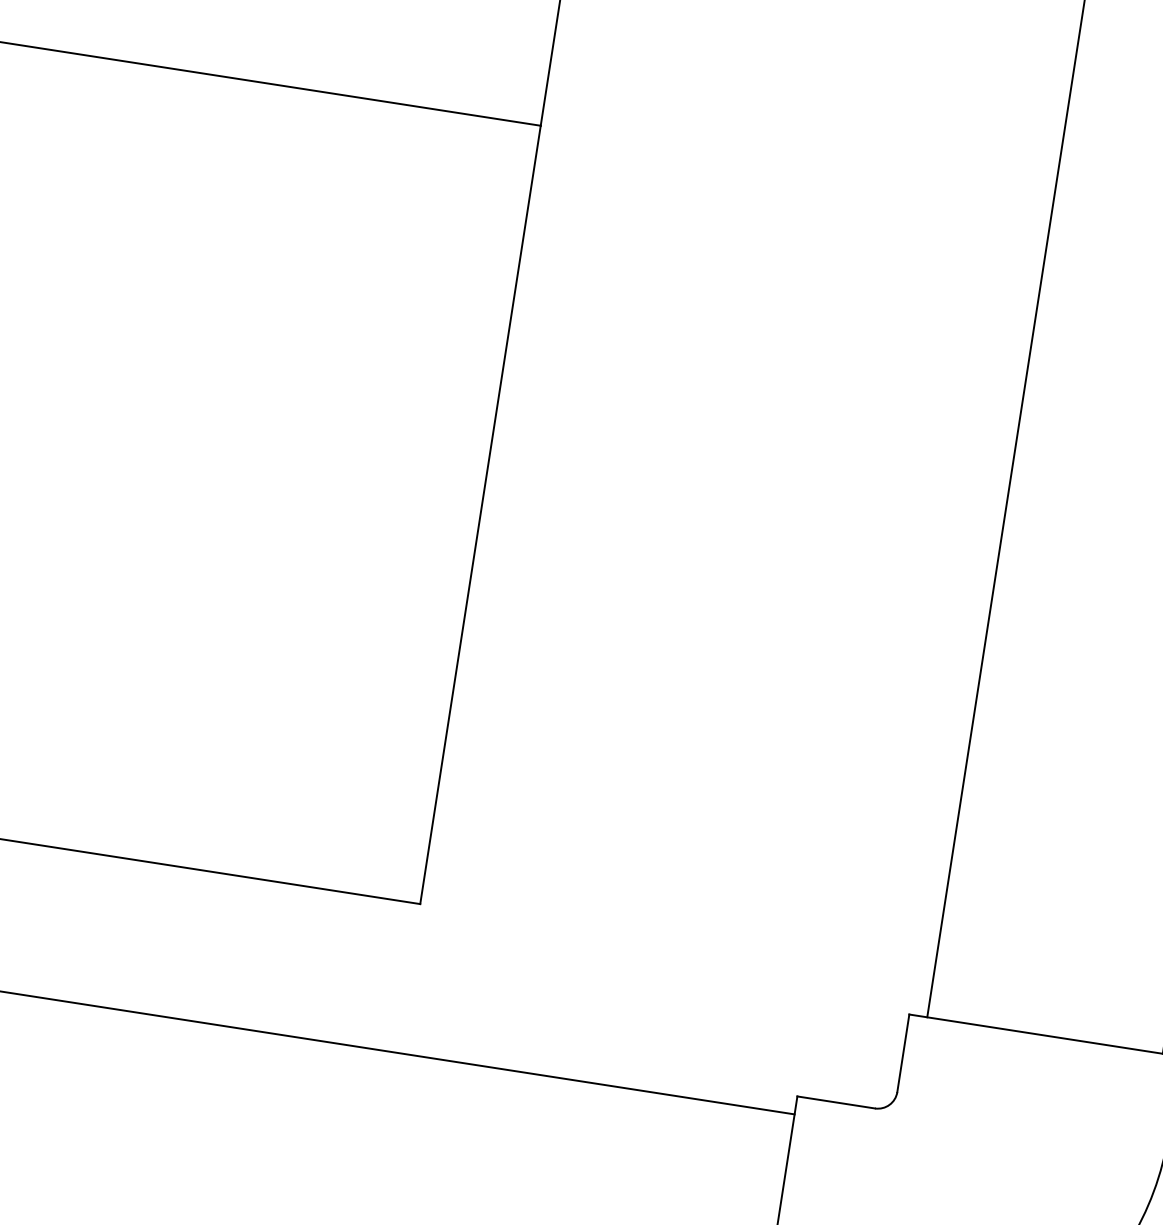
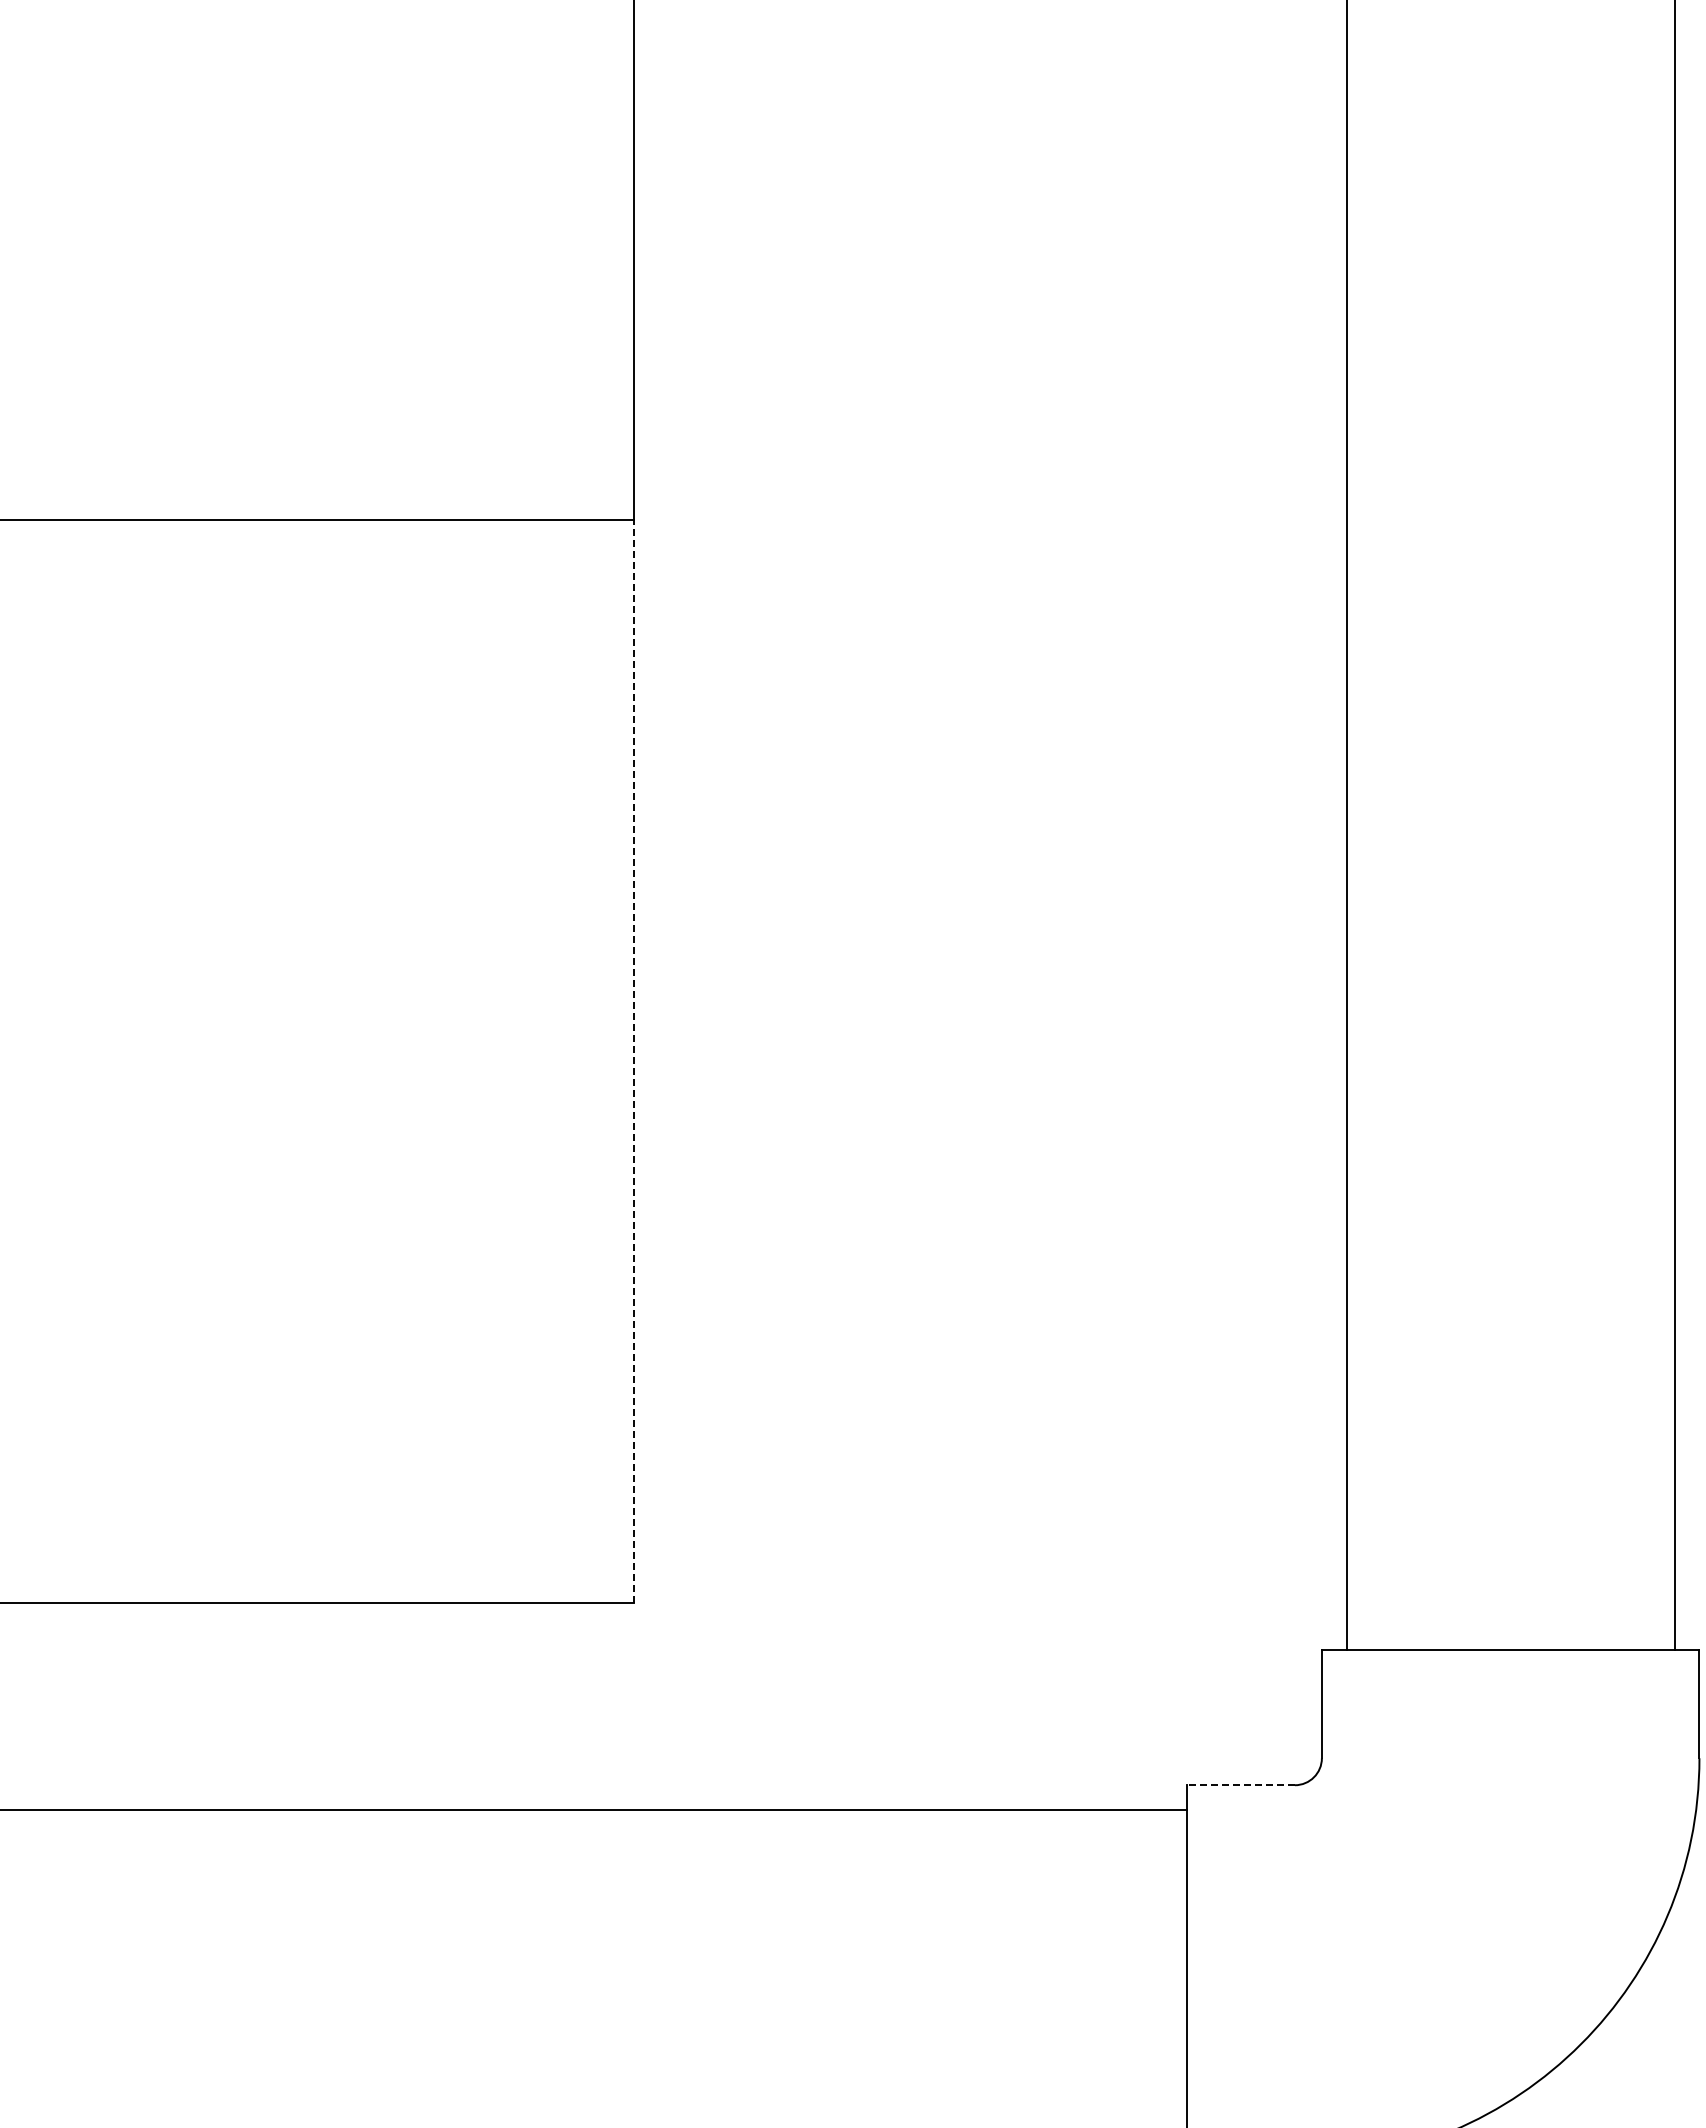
line: (480, 514) -> (634, 1061), solid -> dashed
line: (835, 1102) -> (1240, 1785), solid -> dashed

